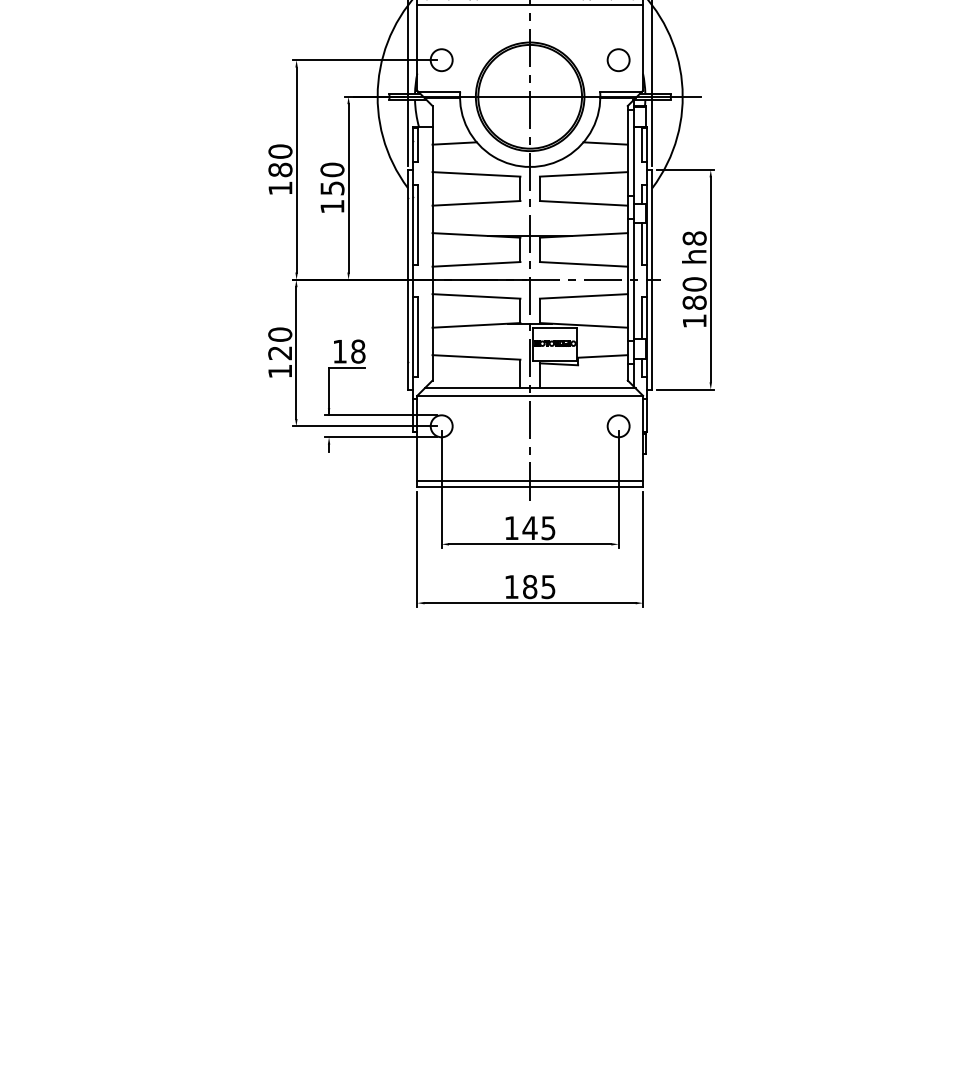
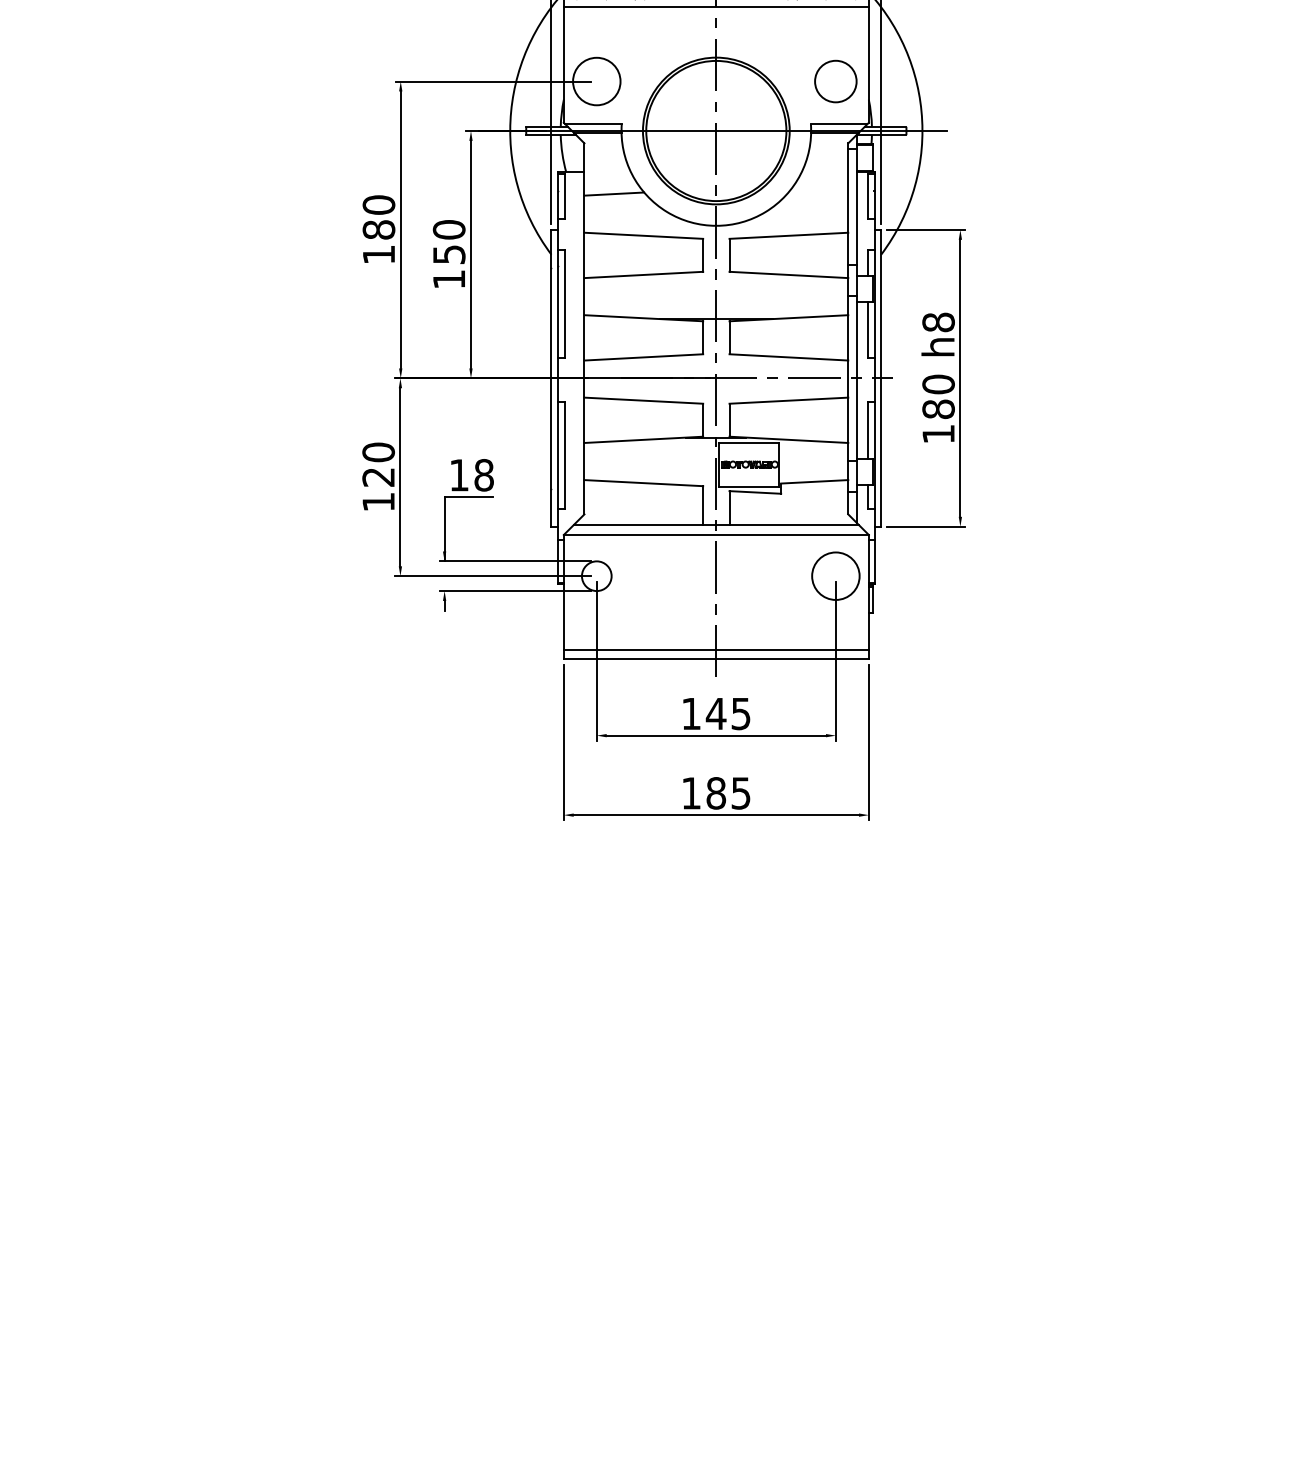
circle: (441, 60) -> (596, 81), size x1.6
circle: (618, 60) -> (835, 81), size x1.4
line: (605, 143) -> (818, 193), removed
circle: (618, 426) -> (835, 576), size x1.6

